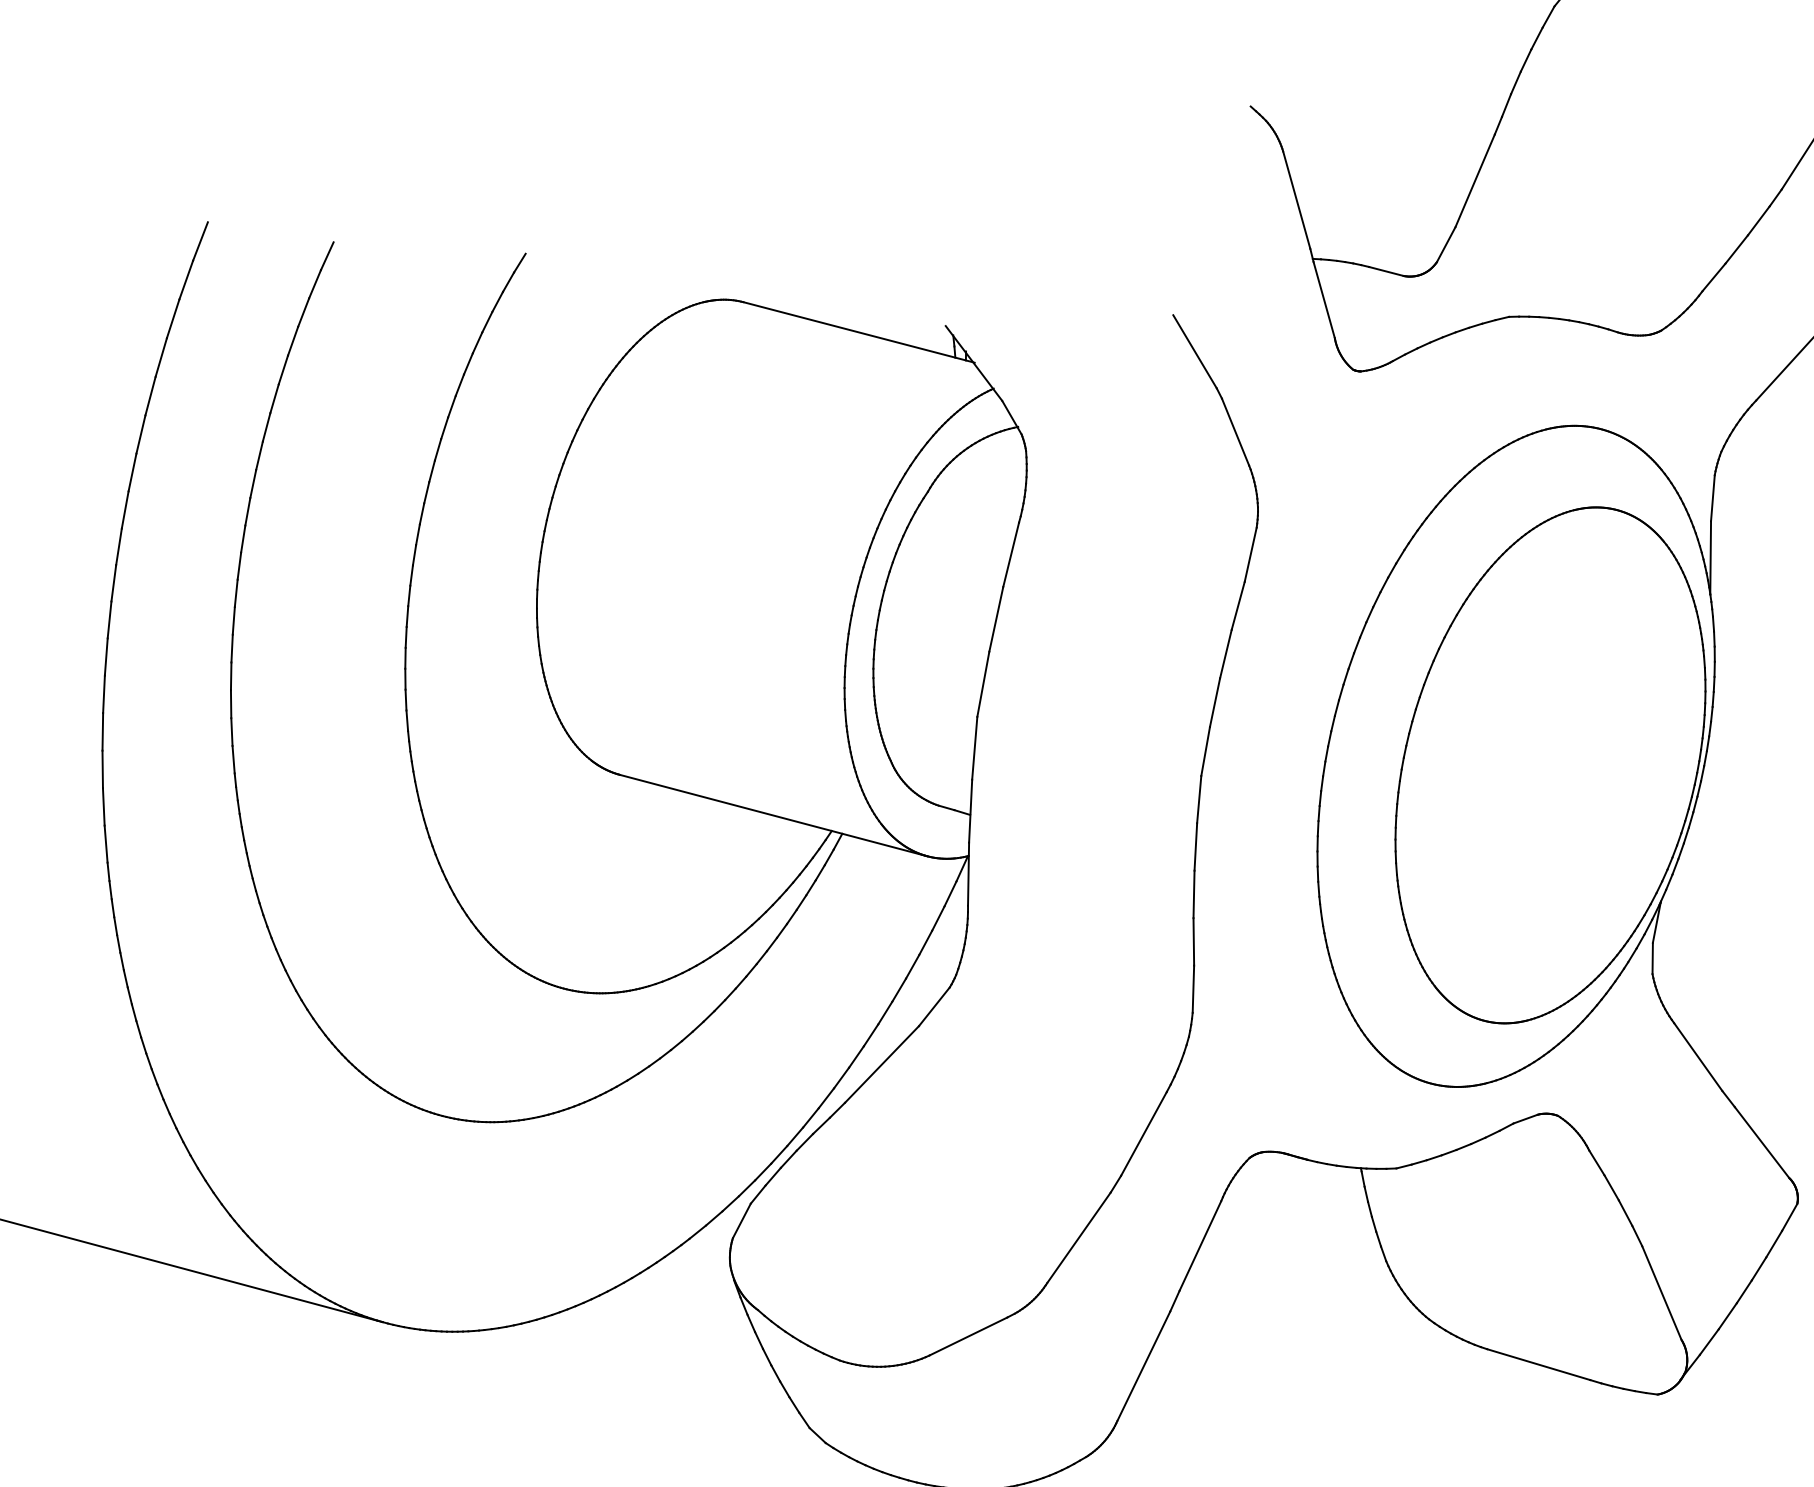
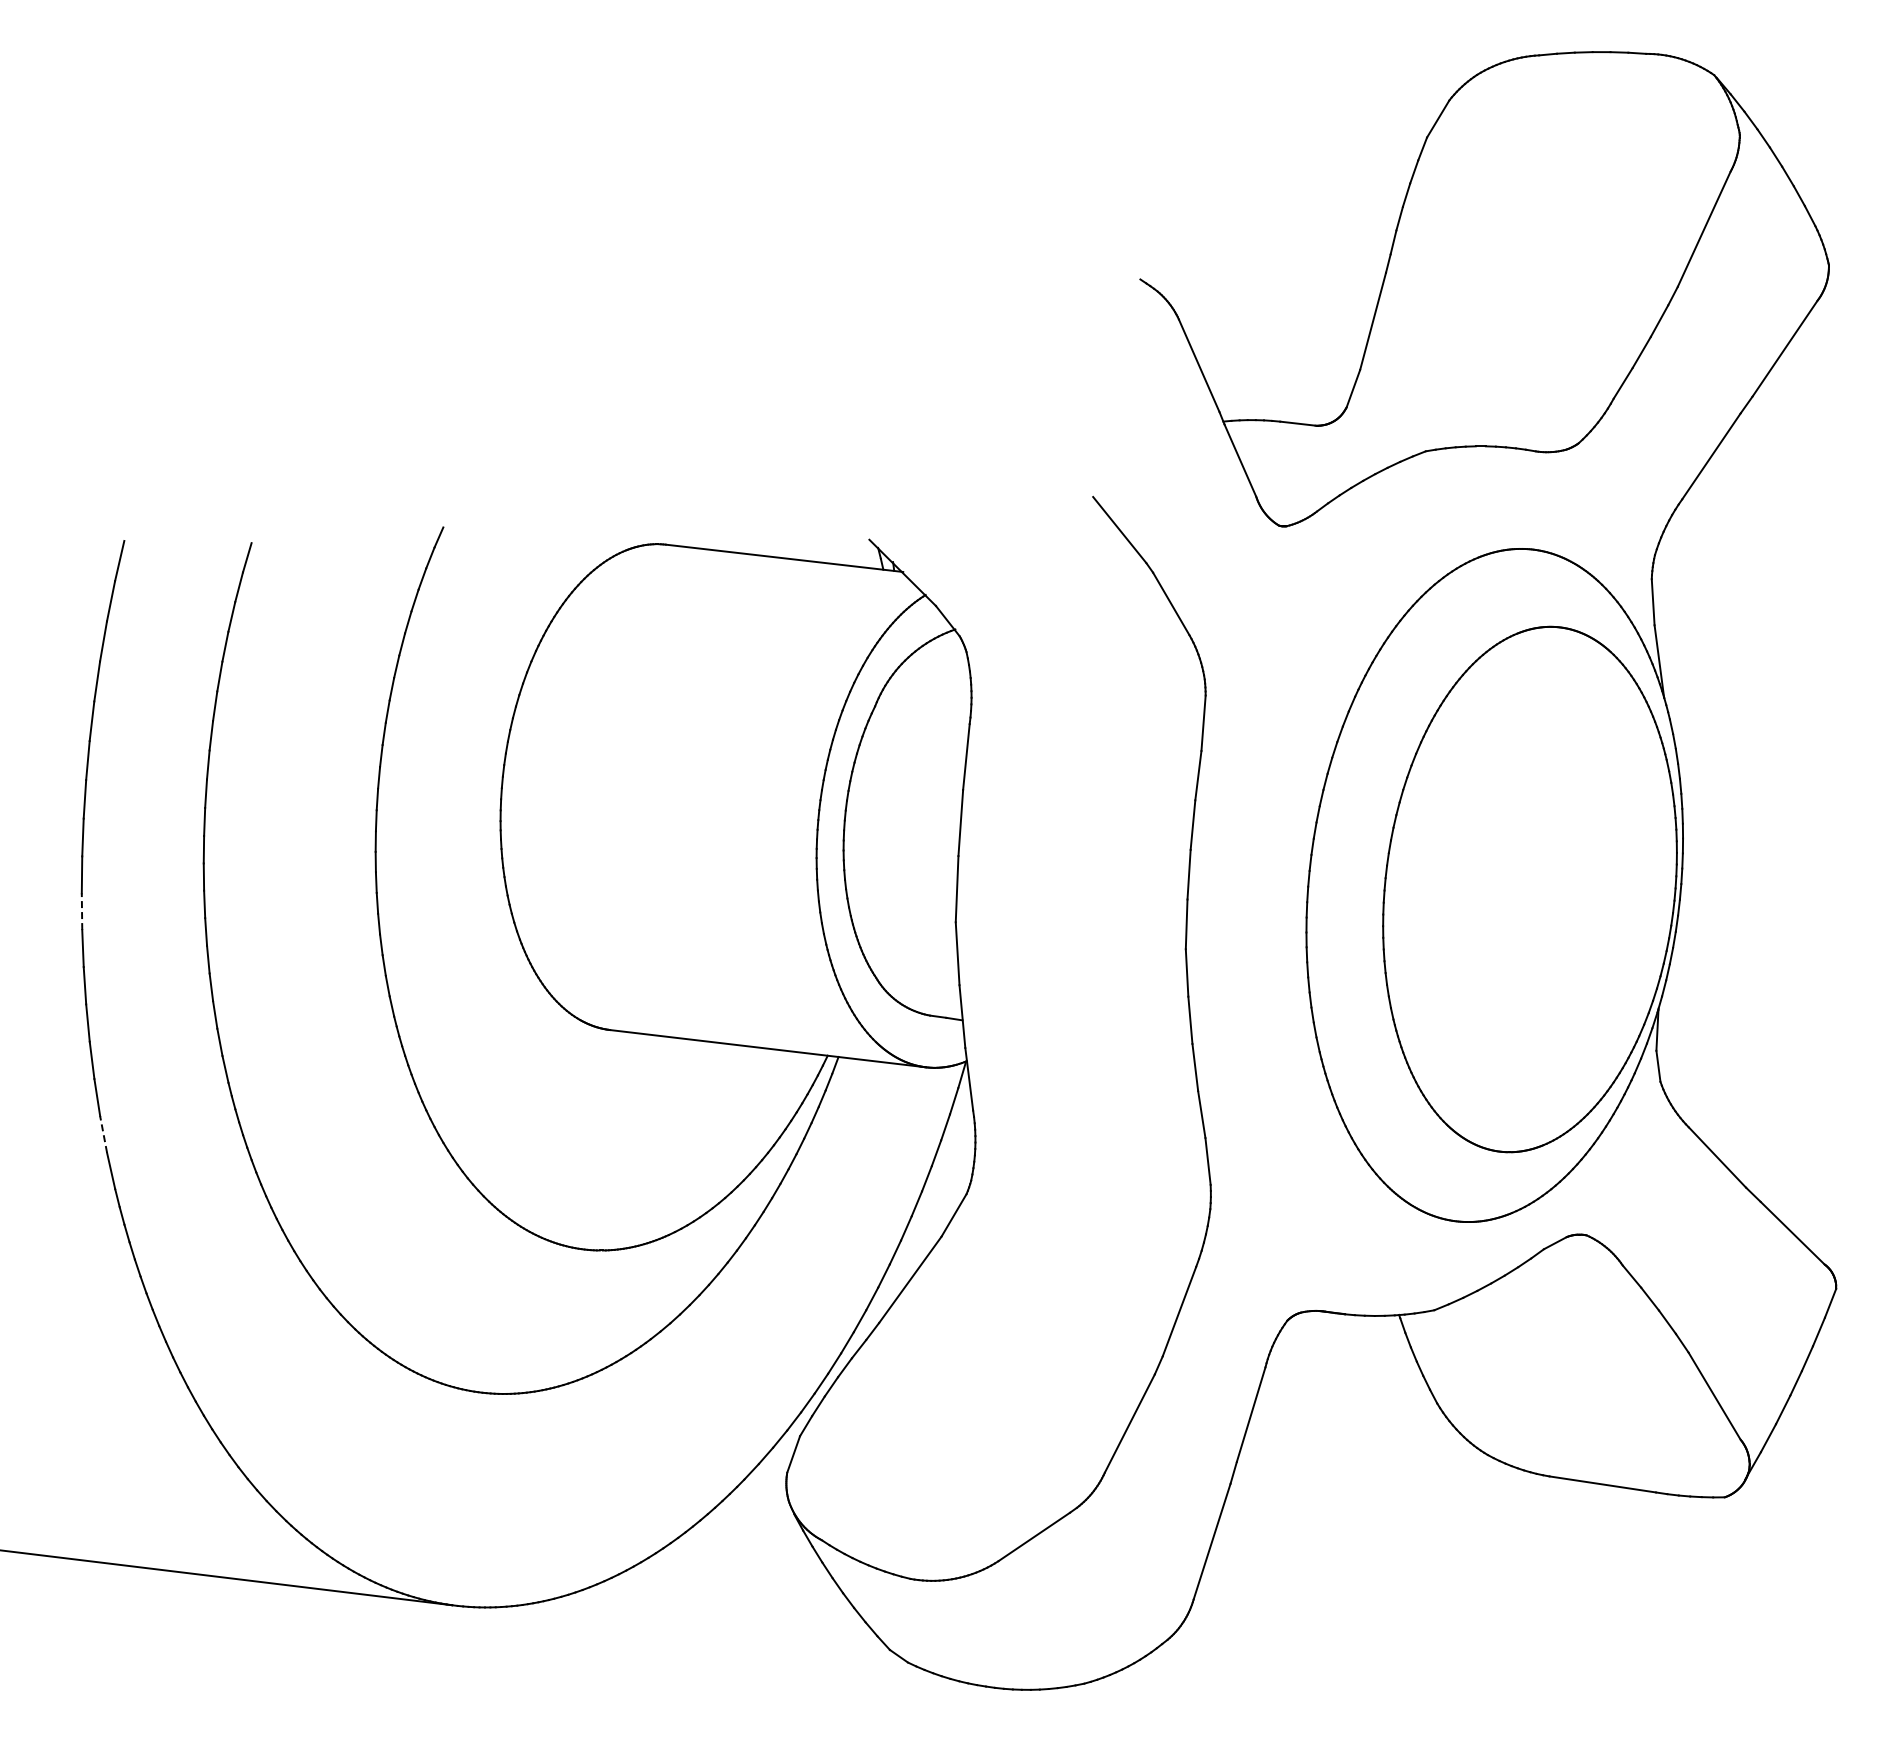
line: (114, 583) -> (82, 911), solid -> dashed
line: (103, 806) -> (103, 1134), solid -> dashed

